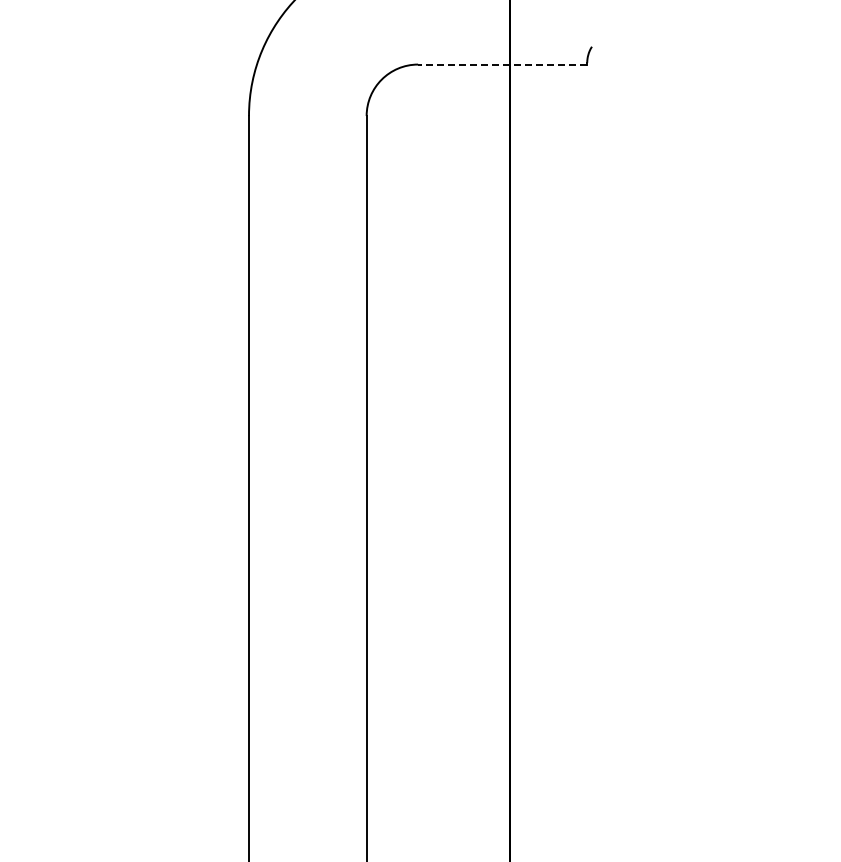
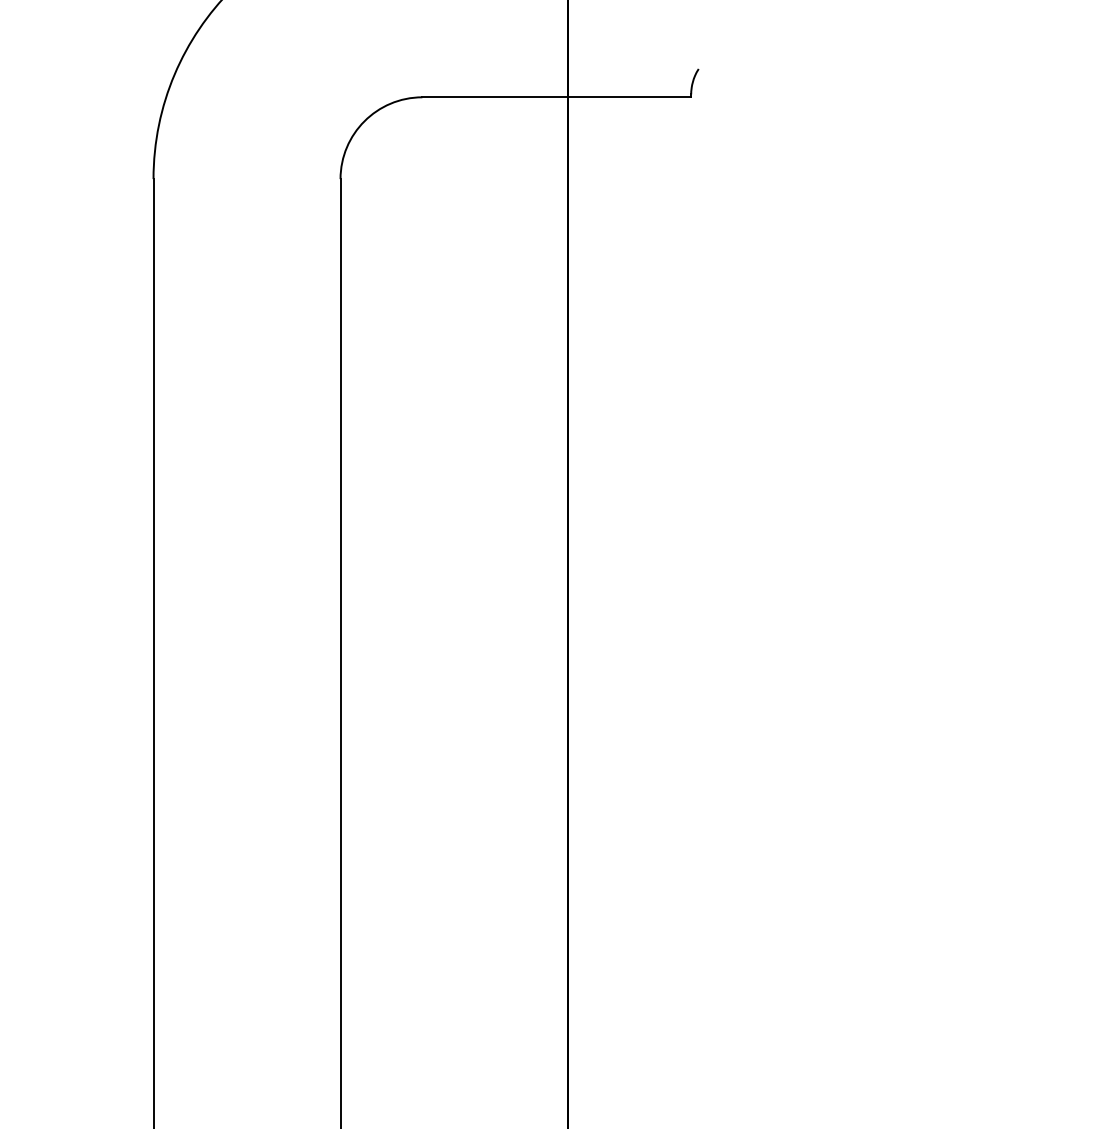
line: (502, 64) -> (556, 97), dashed -> solid

